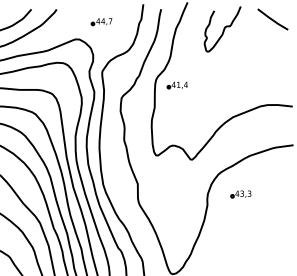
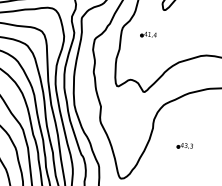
part: (176, 85) -> (147, 34), moved
part: (240, 194) -> (184, 146), moved

